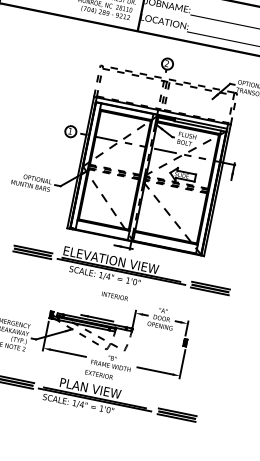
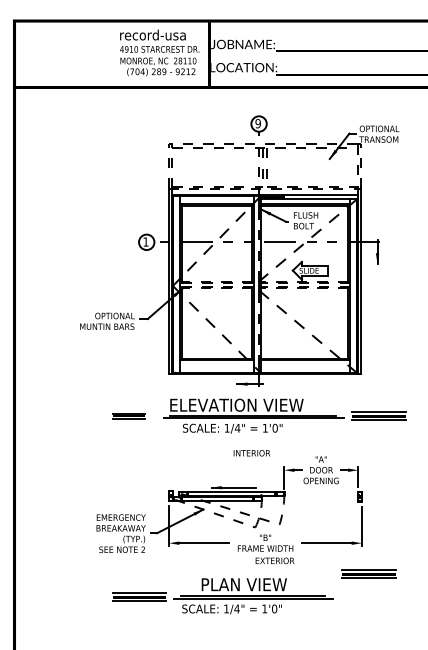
text: (166, 63) -> (257, 123), 2 -> 9
line: (162, 110) -> (265, 188), solid -> dashed
part: (32, 251) -> (128, 415), size x0.6
text: (98, 374) -> (274, 560), moved
part: (176, 414) -> (368, 573), moved

